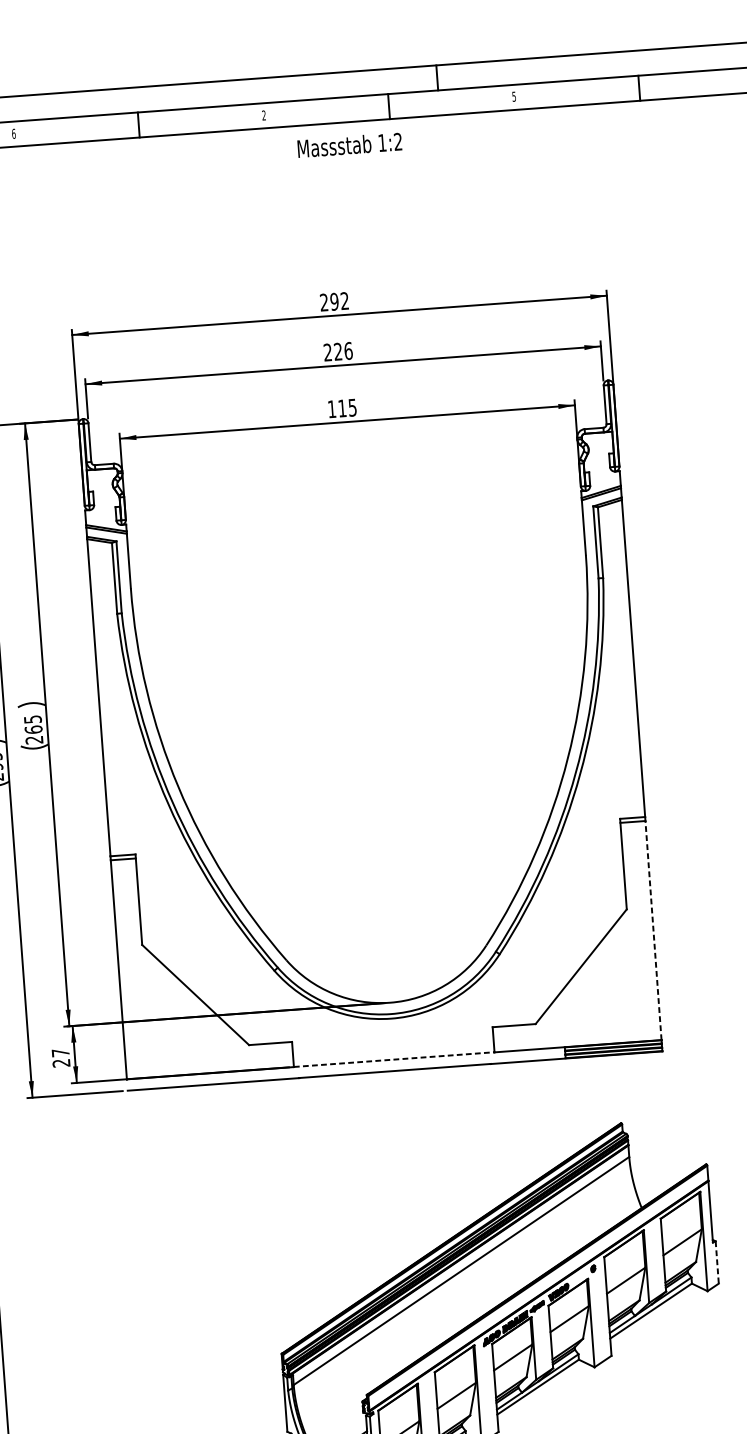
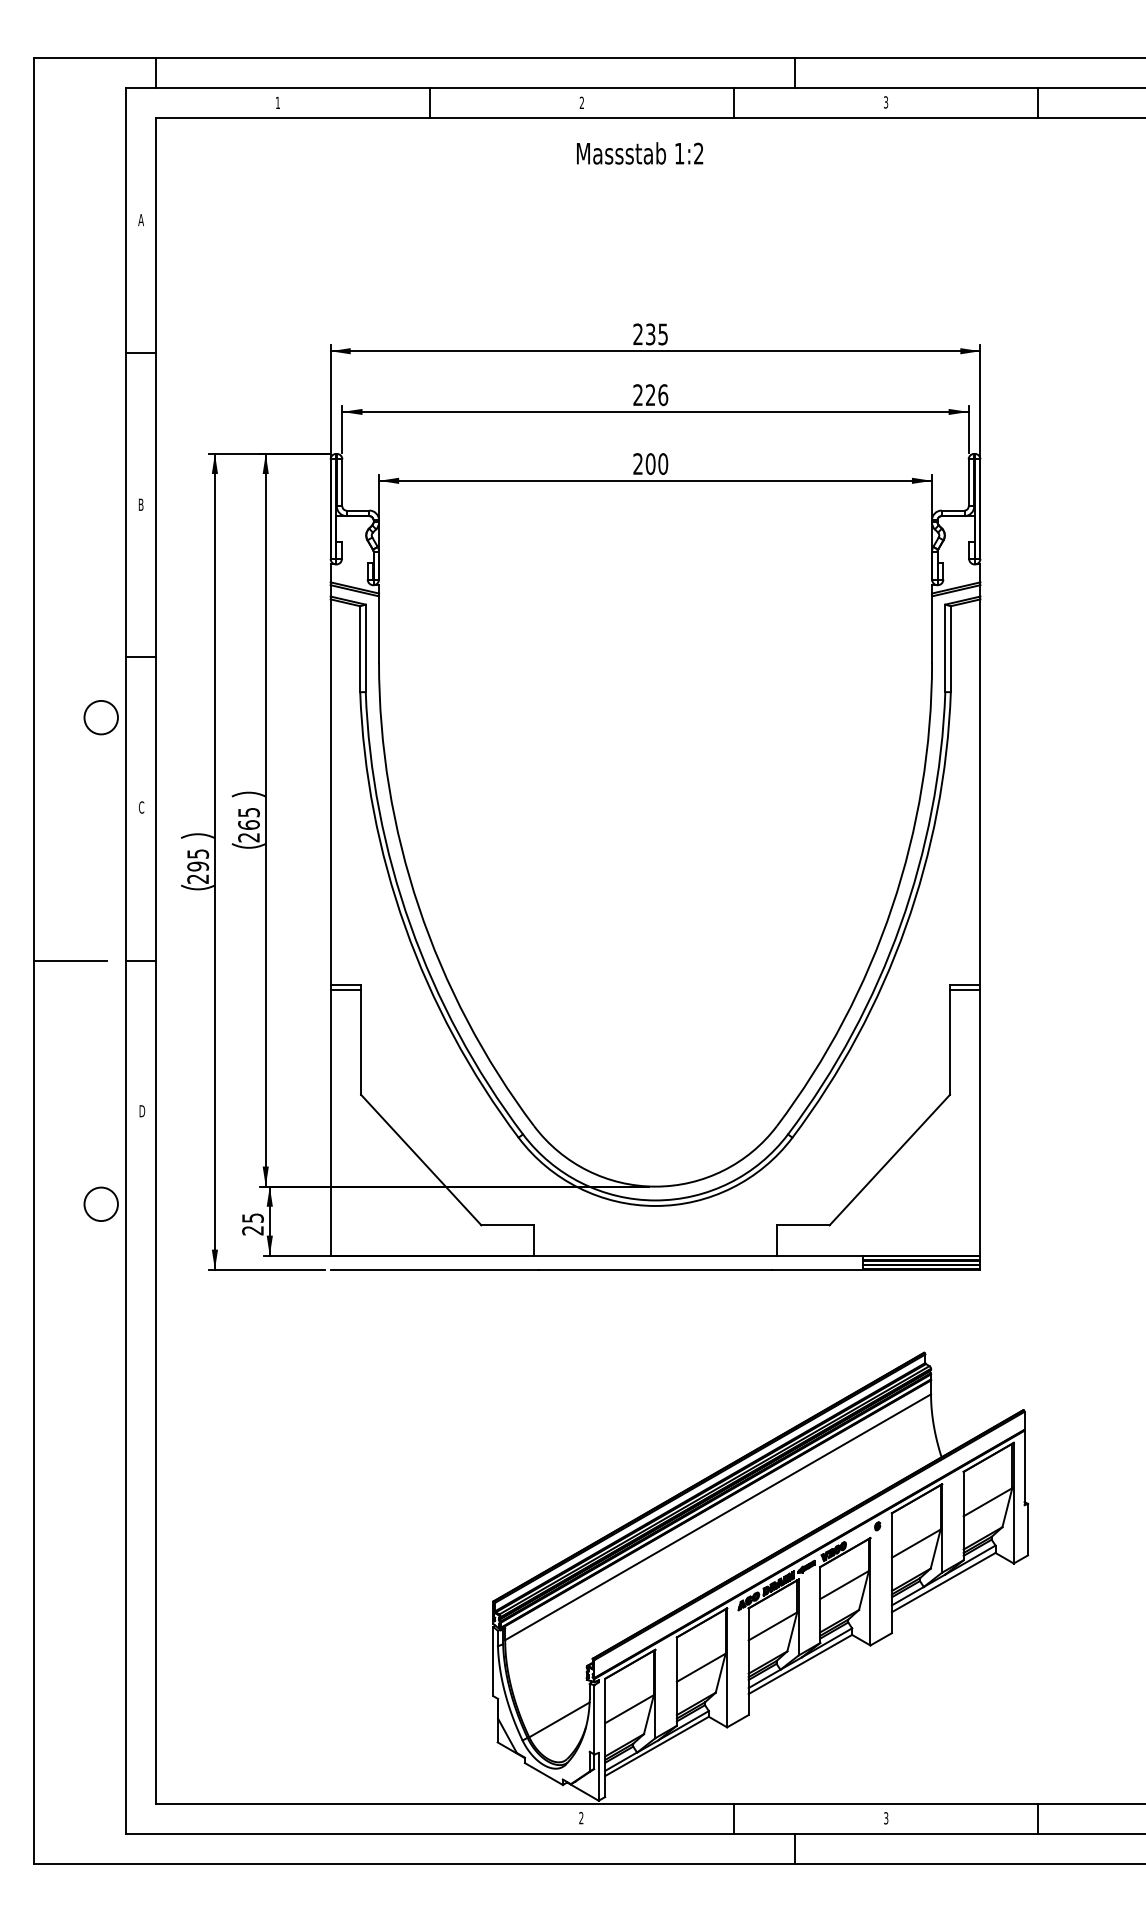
text: (513, 96) -> (885, 101), 5 -> 3
text: (13, 133) -> (277, 102), 6 -> 1
text: (350, 145) -> (640, 153), moved
text: (339, 301) -> (656, 334), 292 -> 235
text: (342, 408) -> (650, 463), 115 -> 200
line: (653, 930) -> (980, 1122), dashed -> solid
text: (60, 1052) -> (252, 1217), 27 -> 25
line: (394, 1059) -> (655, 1255), dashed -> solid
line: (717, 1262) -> (1028, 1529), dashed -> solid

